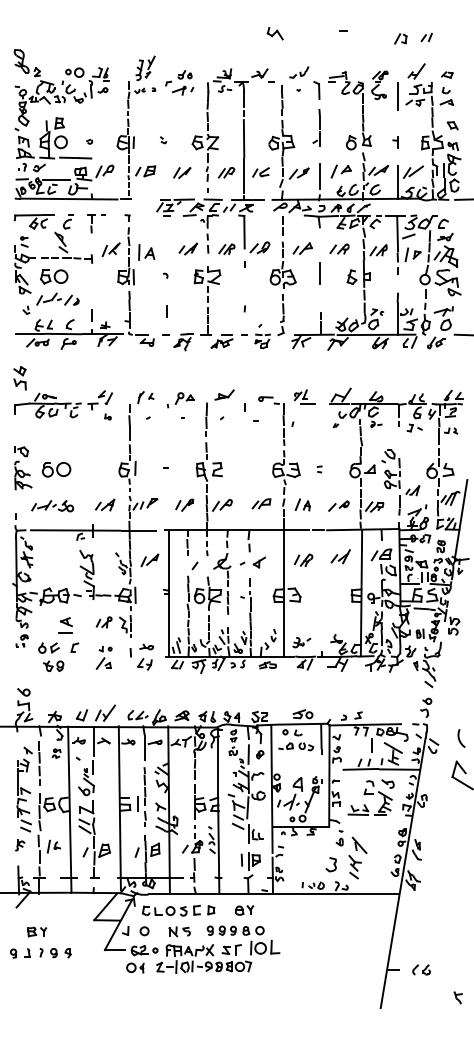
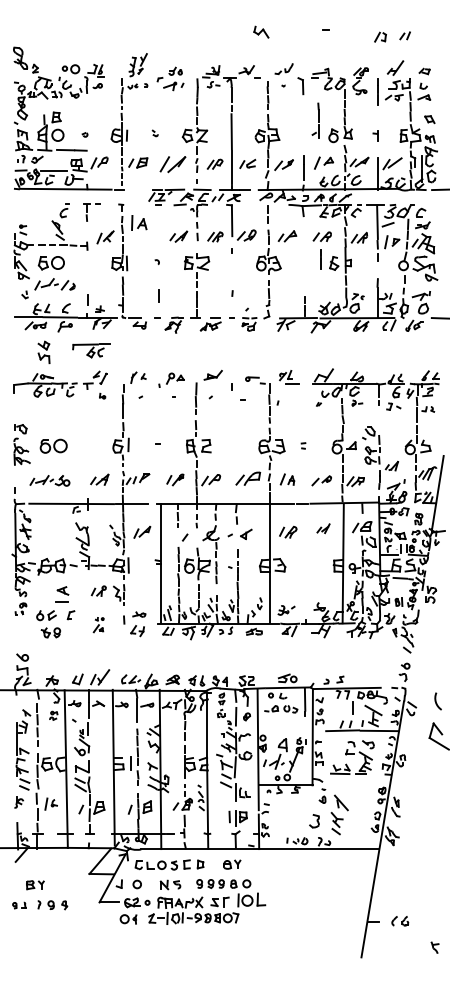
part: (316, 127) -> (315, 120), moved
part: (181, 172) -> (172, 164), size x1.6
part: (34, 221) -> (91, 350), moved
part: (146, 251) -> (139, 222), moved
line: (319, 273) -> (320, 259), moved
part: (19, 378) -> (43, 352), moved
part: (261, 503) -> (248, 478), size x1.4
part: (340, 556) -> (323, 528), size x0.7
part: (103, 657) -> (98, 624), size x0.7
part: (20, 953) -> (19, 905), size x0.7

